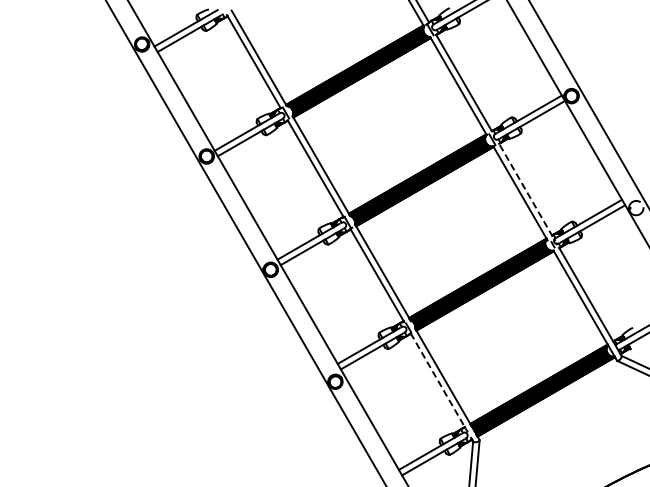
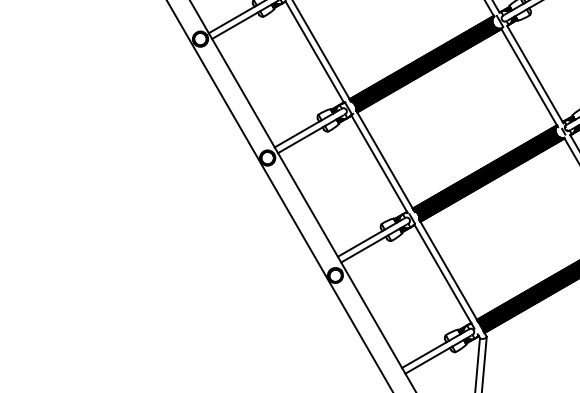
line: (525, 190) -> (534, 74), dashed -> solid
line: (439, 383) -> (444, 277), dashed -> solid

